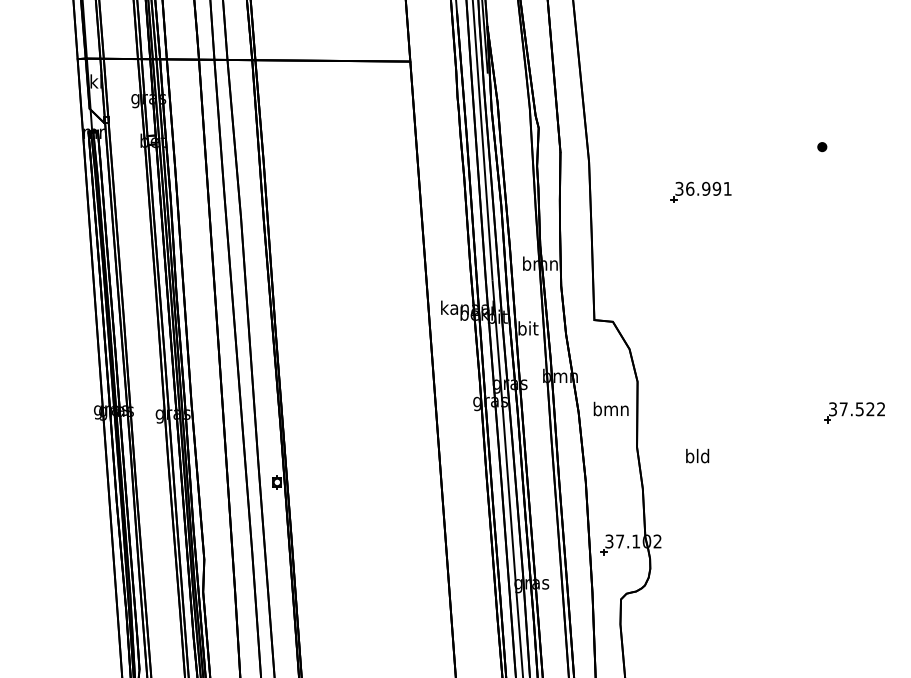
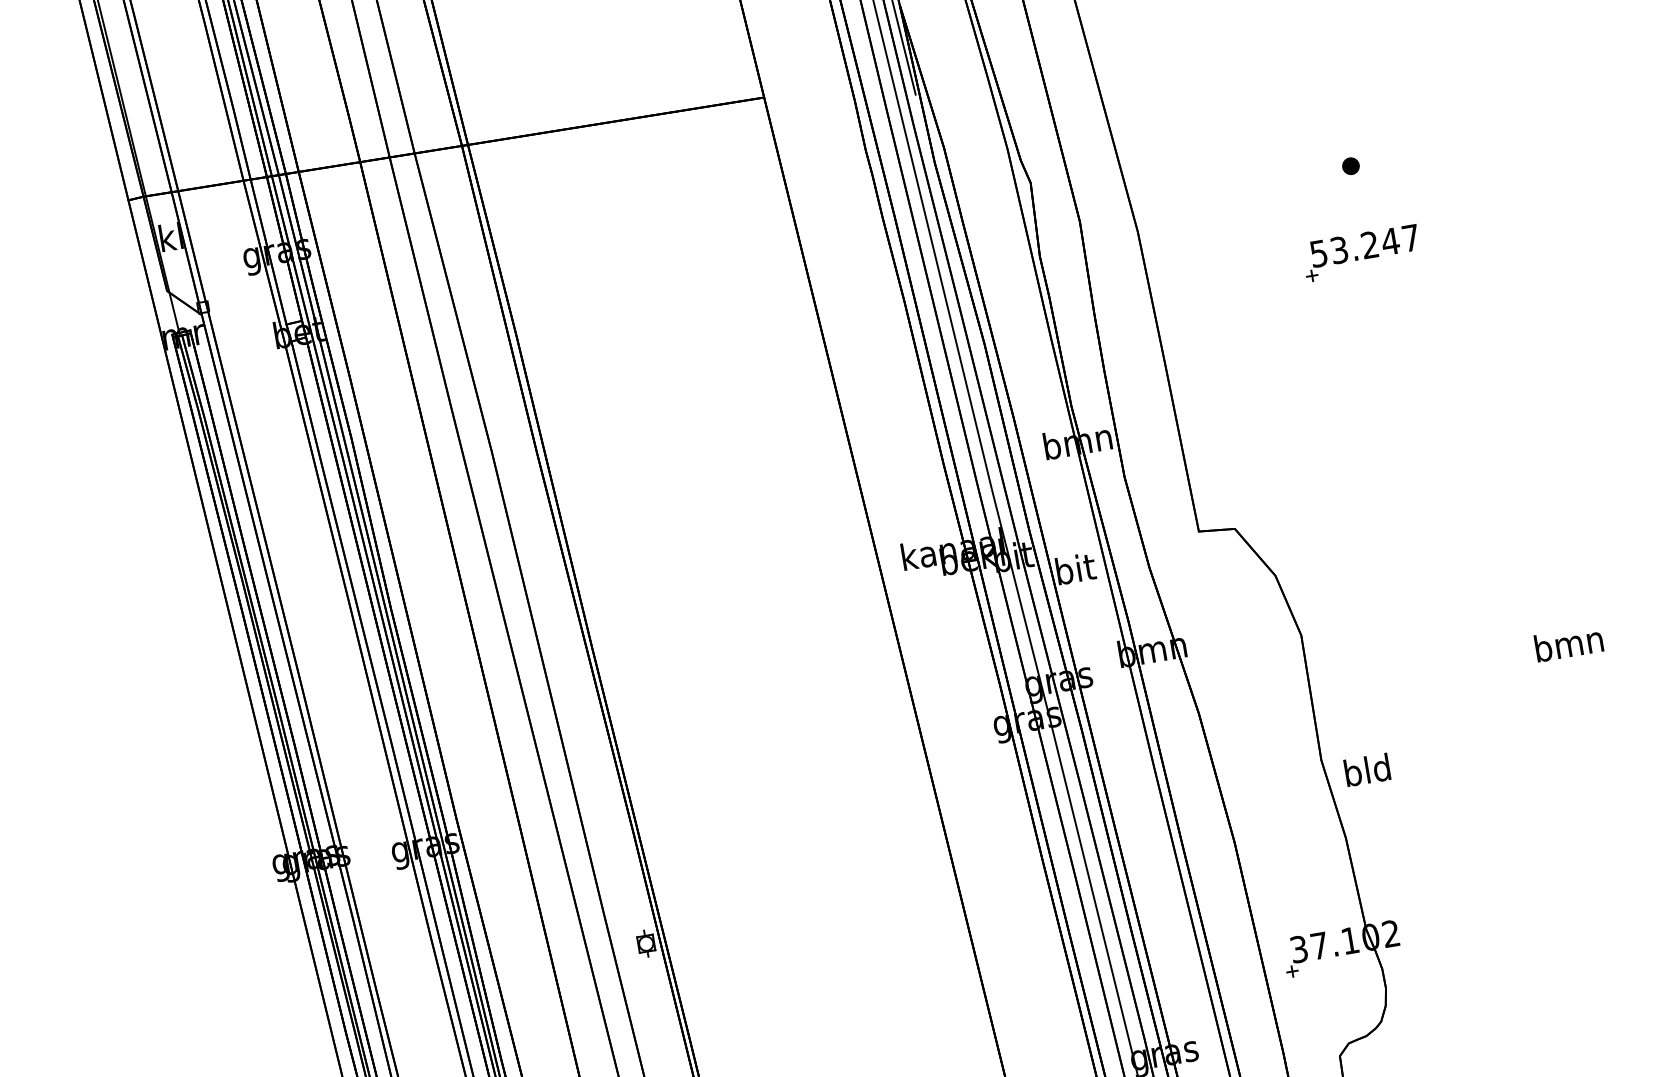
part: (822, 147) -> (1351, 166), moved
text: (703, 188) -> (1364, 245), 36.991 -> 53.247
text: (610, 408) -> (1567, 642), moved
text: (697, 455) -> (1366, 768), moved

